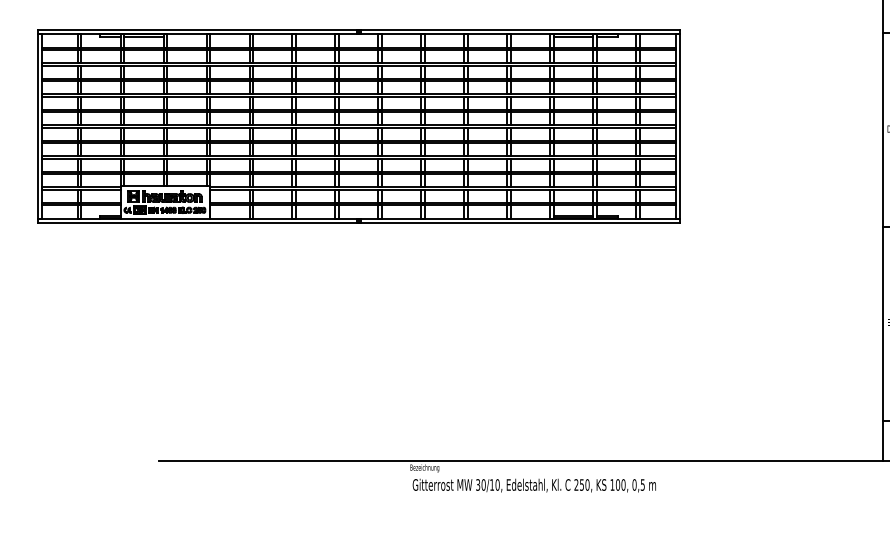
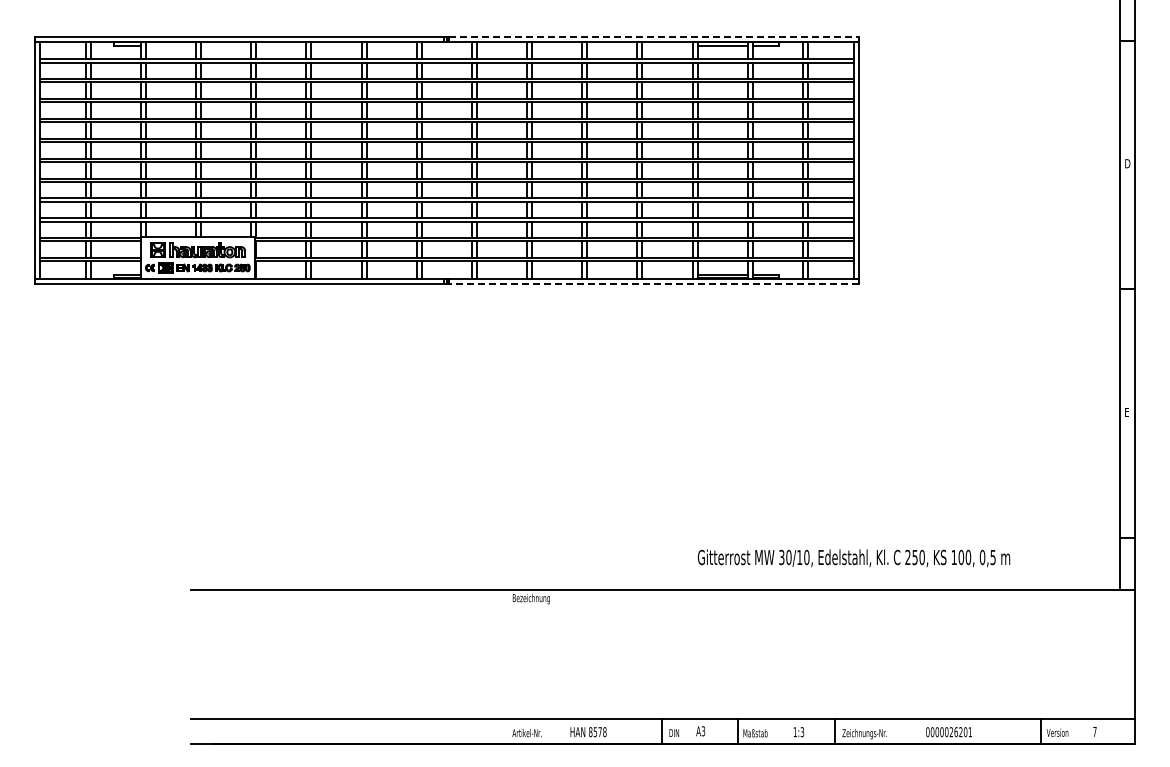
line: (519, 29) -> (653, 36), solid -> dashed
line: (143, 36) -> (170, 45), removed
line: (519, 222) -> (653, 283), solid -> dashed
text: (533, 485) -> (853, 558), moved

